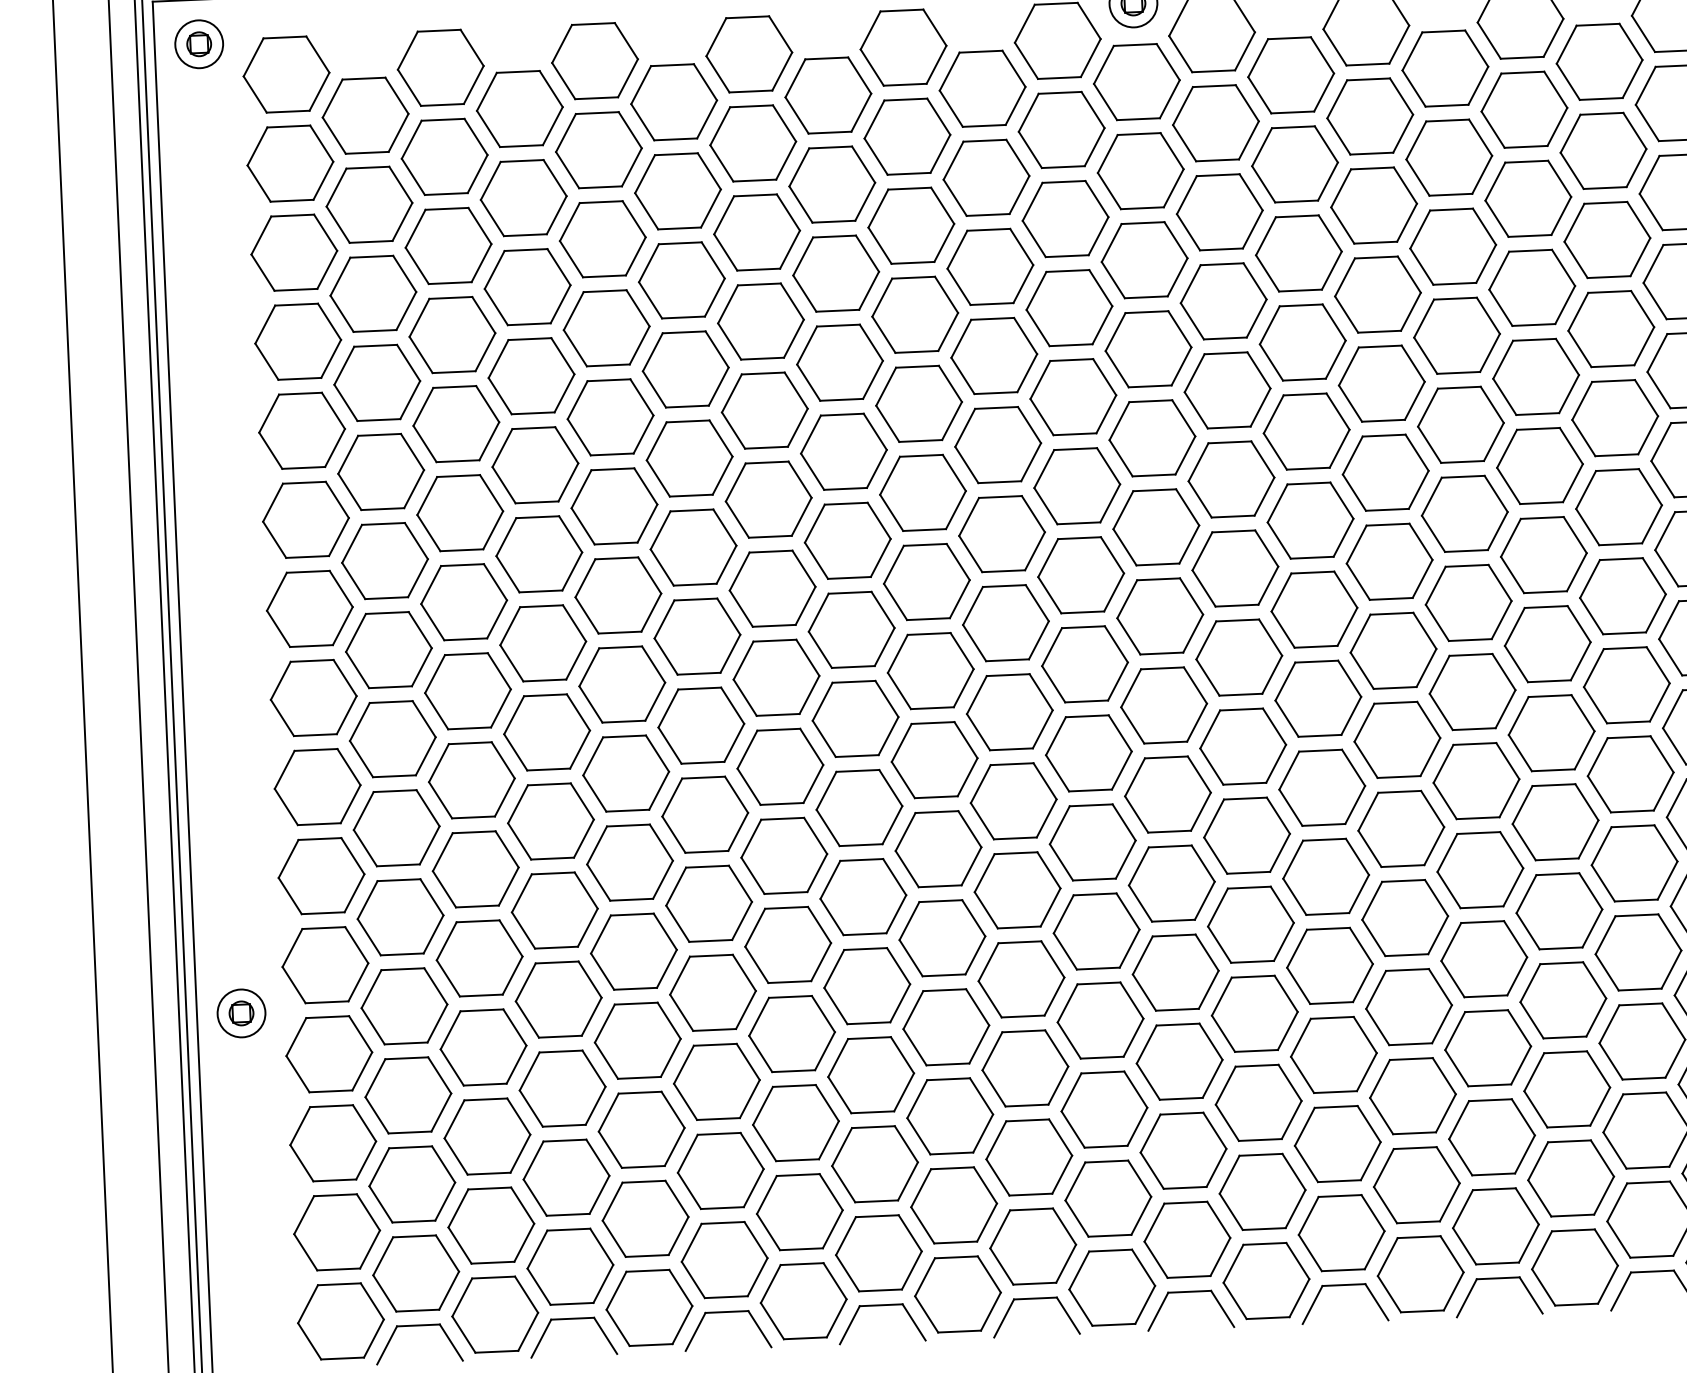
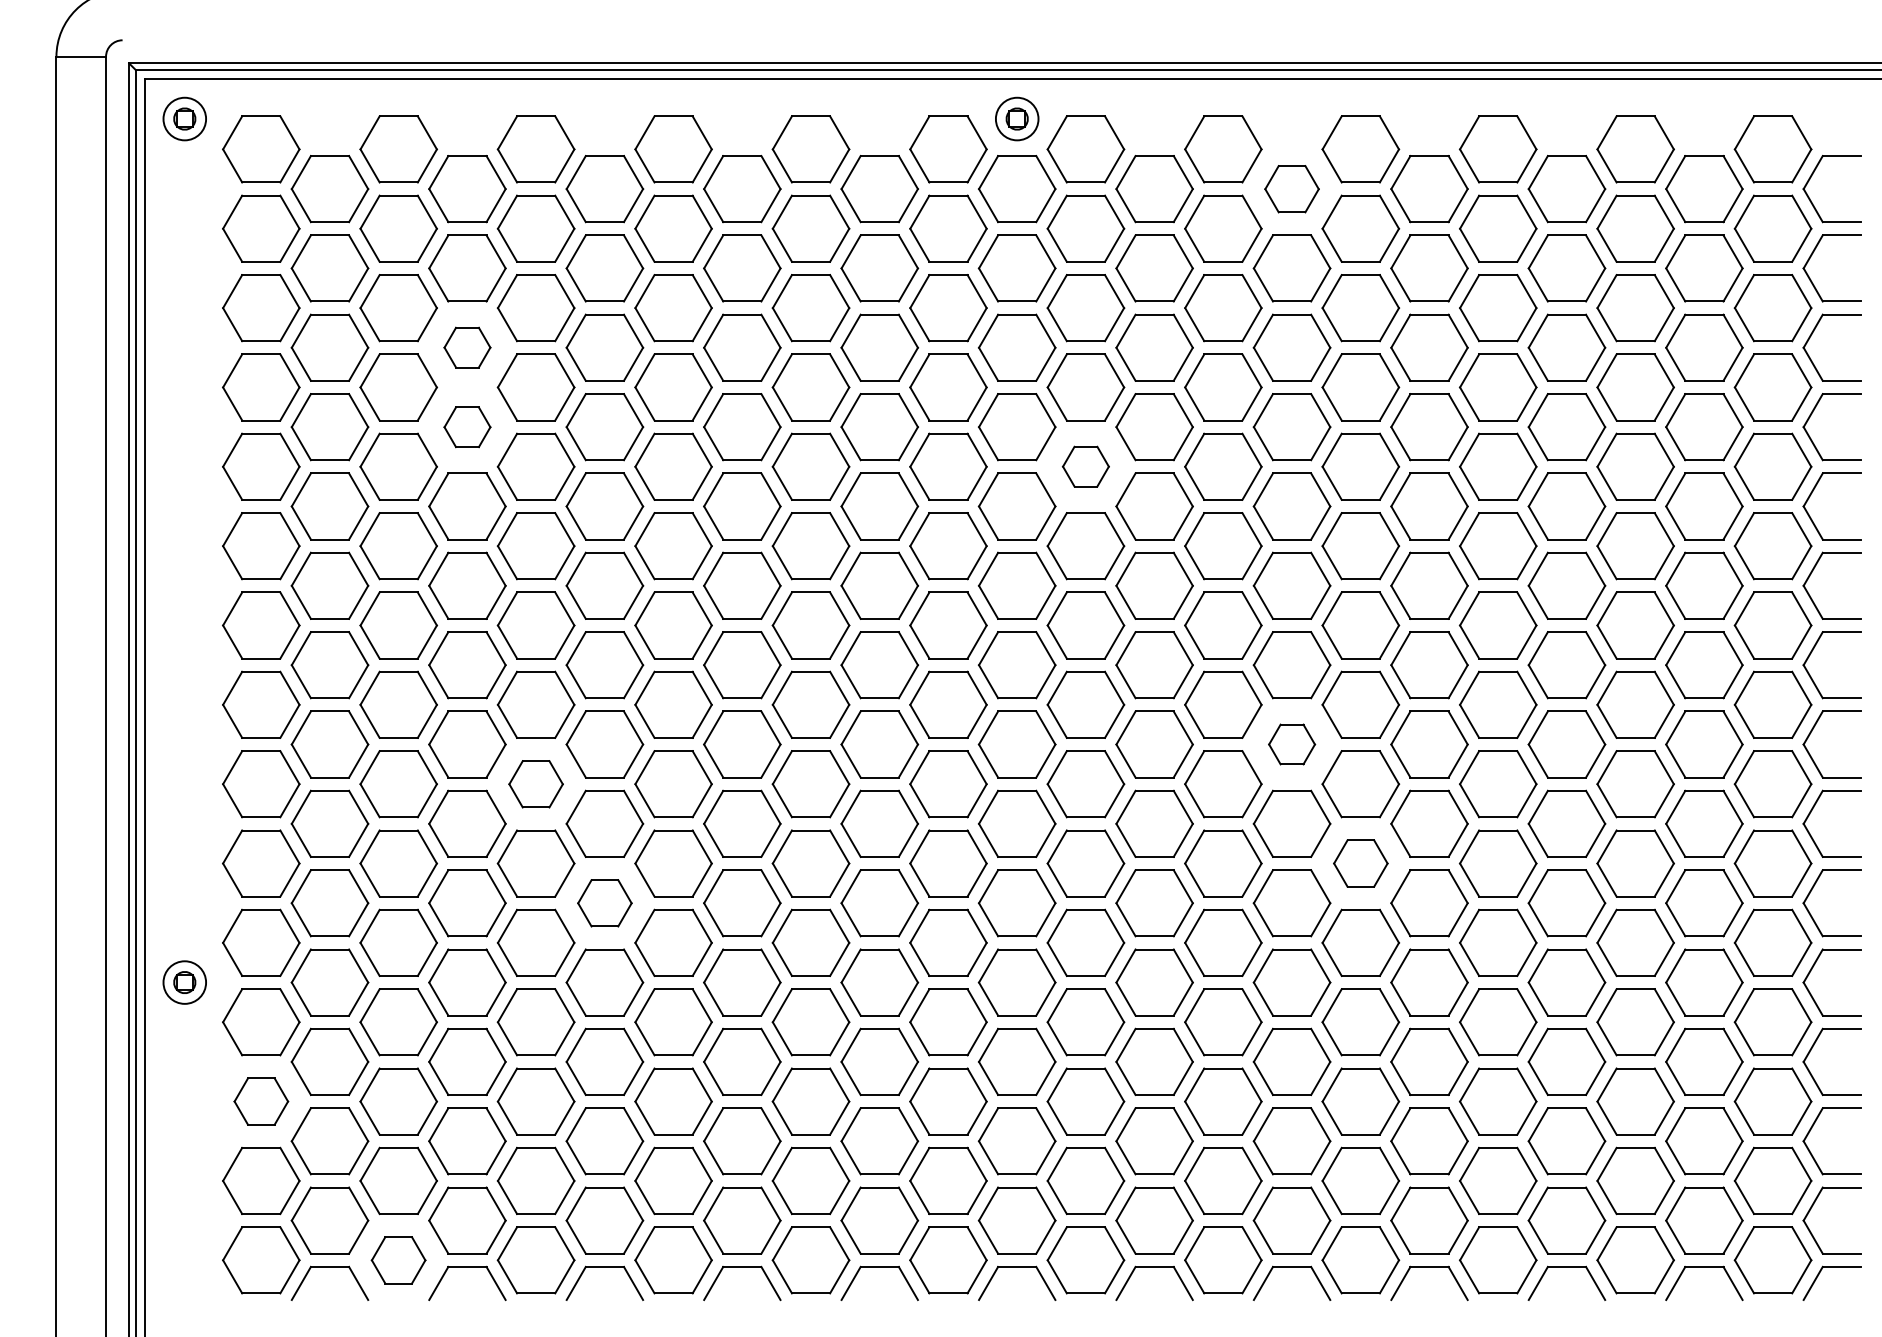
part: (1444, 69) -> (1291, 189), size x0.7
part: (527, 286) -> (467, 347), size x0.6
part: (531, 376) -> (467, 427), size x0.6
part: (1227, 390) -> (1085, 466), size x0.6
part: (1471, 692) -> (1291, 744), size x0.6
part: (625, 773) -> (535, 784), size x0.7
part: (1555, 822) -> (1360, 863), size x0.7
part: (708, 904) -> (604, 903), size x0.7
part: (333, 1143) -> (261, 1101), size x0.7
part: (494, 1314) -> (398, 1260), size x0.7

